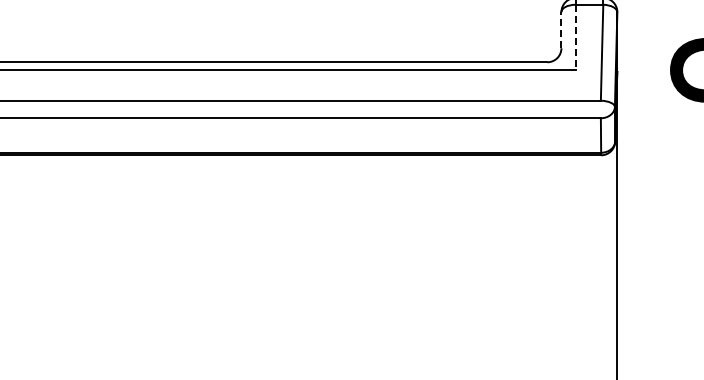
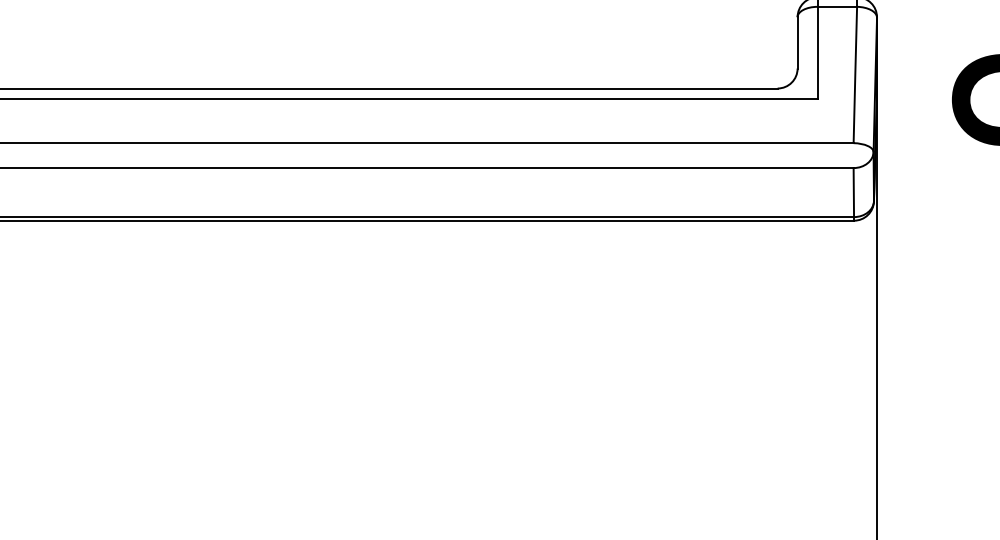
line: (561, 29) -> (797, 41), dashed -> solid
line: (575, 37) -> (817, 53), dashed -> solid

